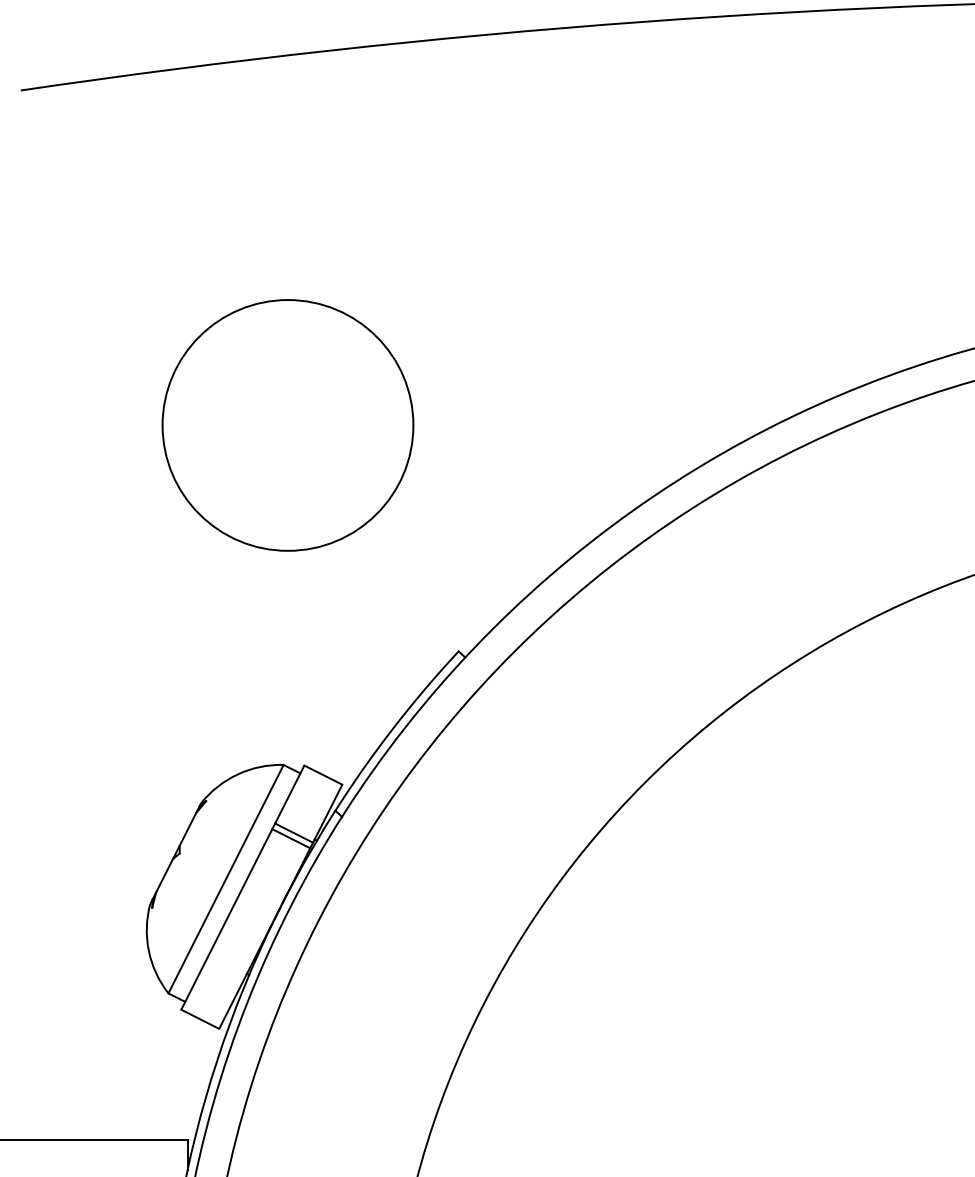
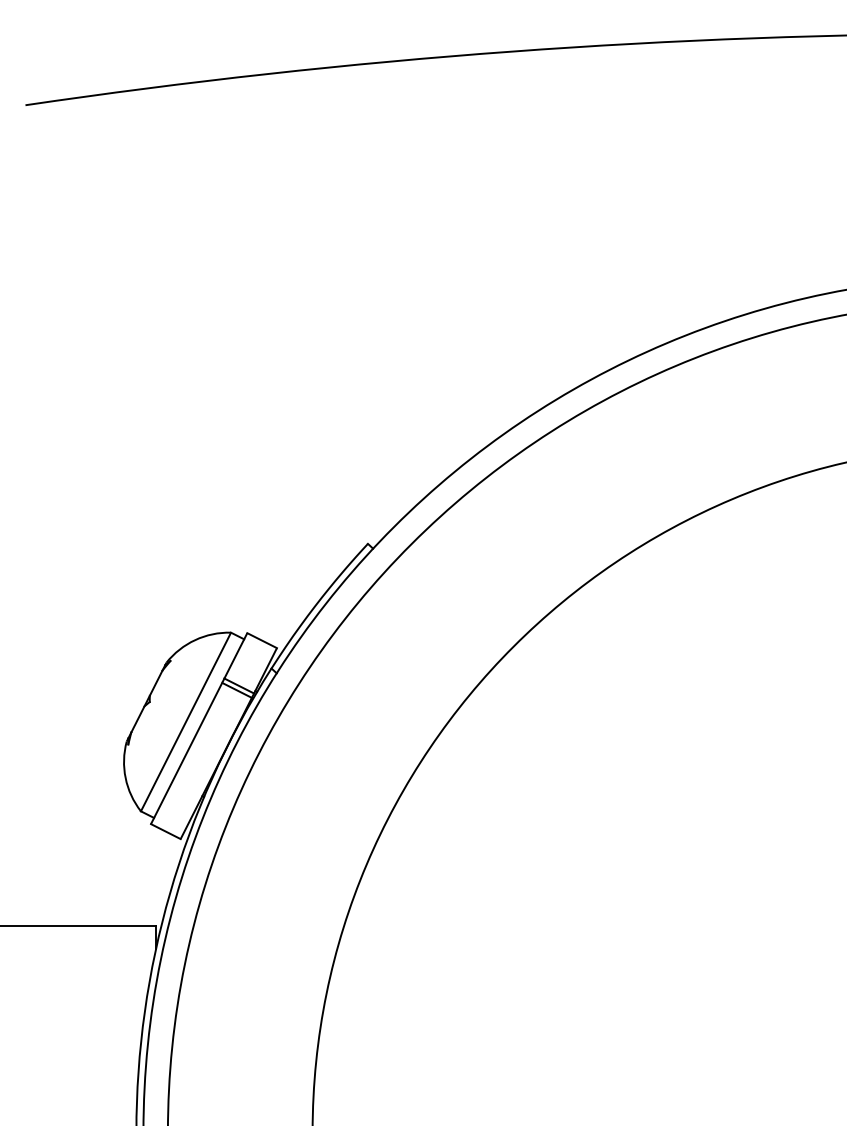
circle: (288, 425) -> (234, 367), removed

